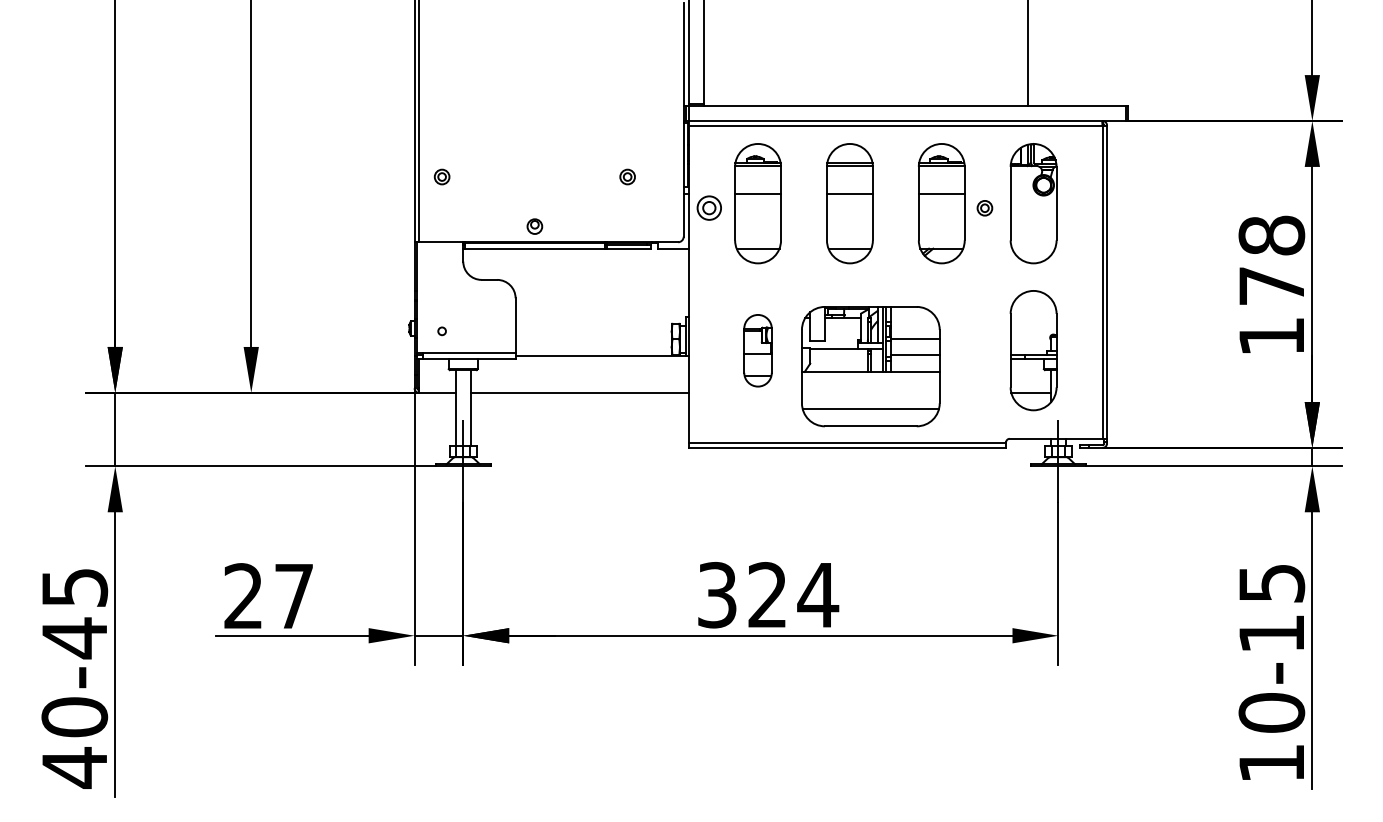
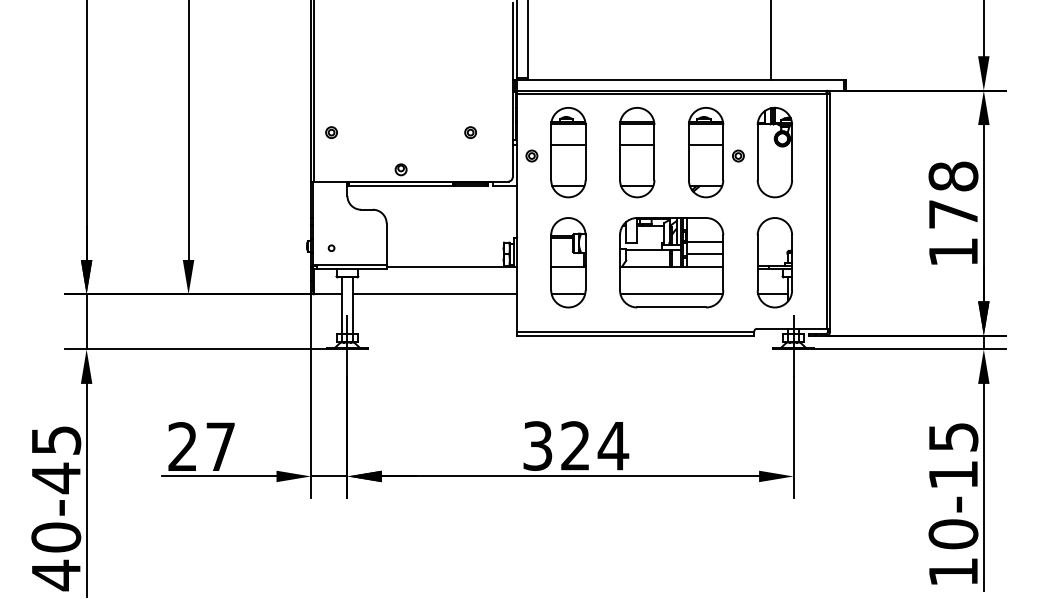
part: (709, 208) -> (531, 156), size x0.62
part: (757, 350) -> (567, 262), size x1.67
part: (870, 366) -> (671, 262), moved

